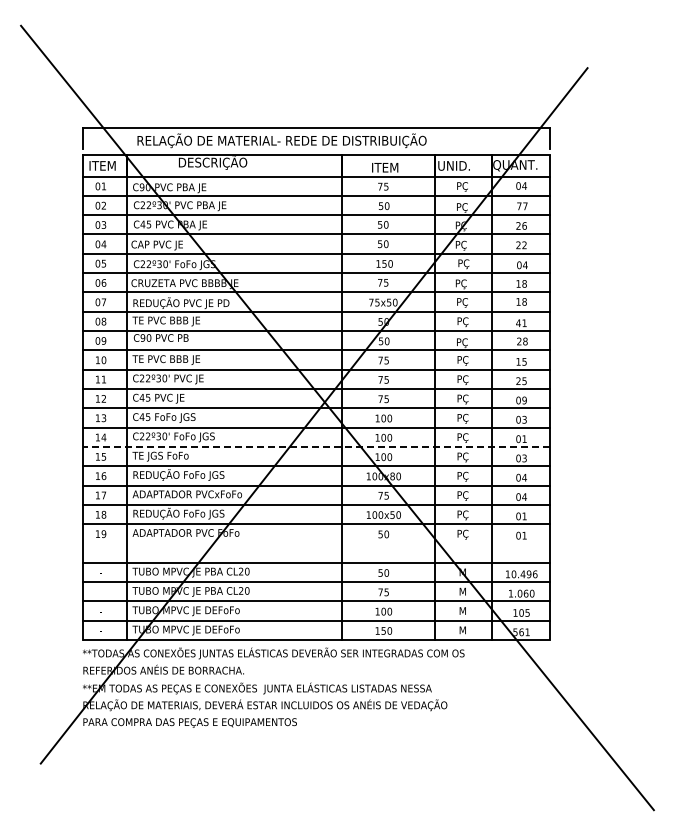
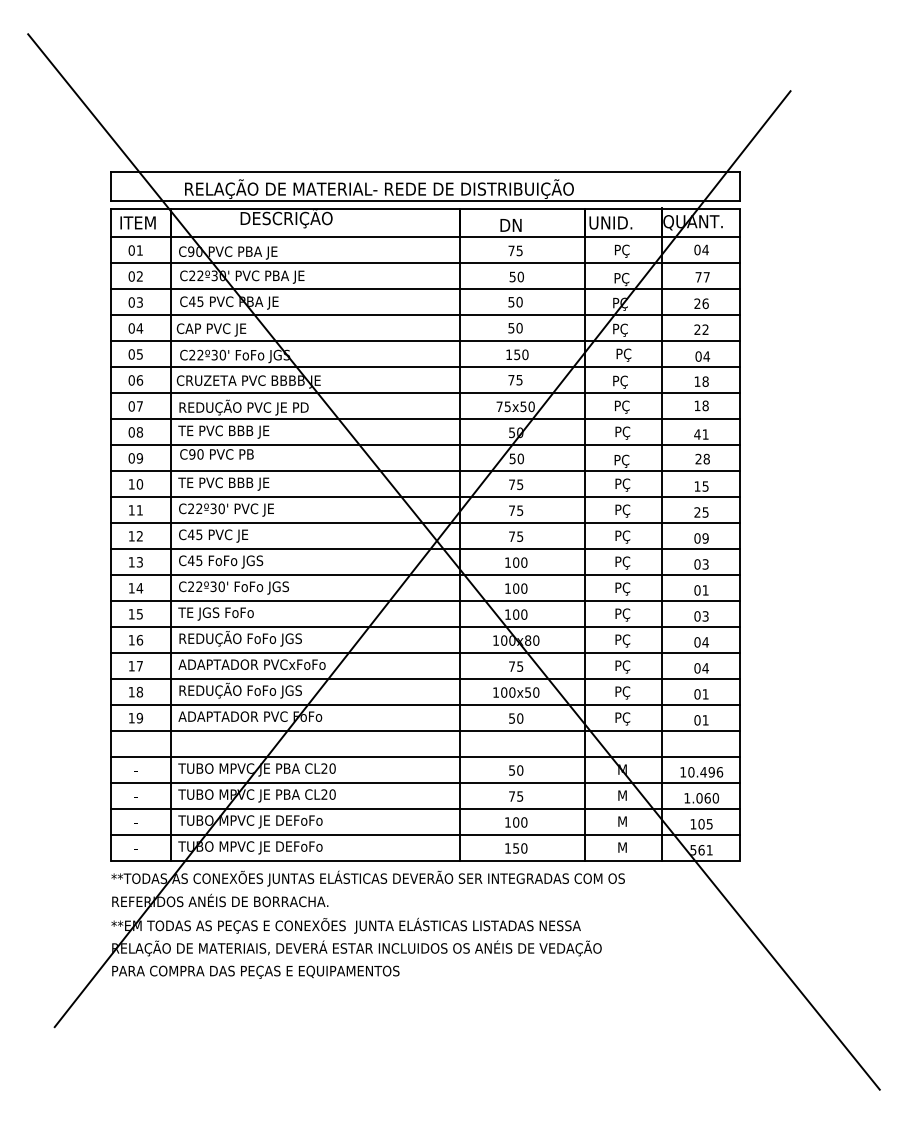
line: (316, 149) -> (425, 200), added
text: (385, 167) -> (518, 225), ITEM -> DN
line: (316, 446) -> (425, 600), dashed -> solid
line: (316, 543) -> (425, 730), added

